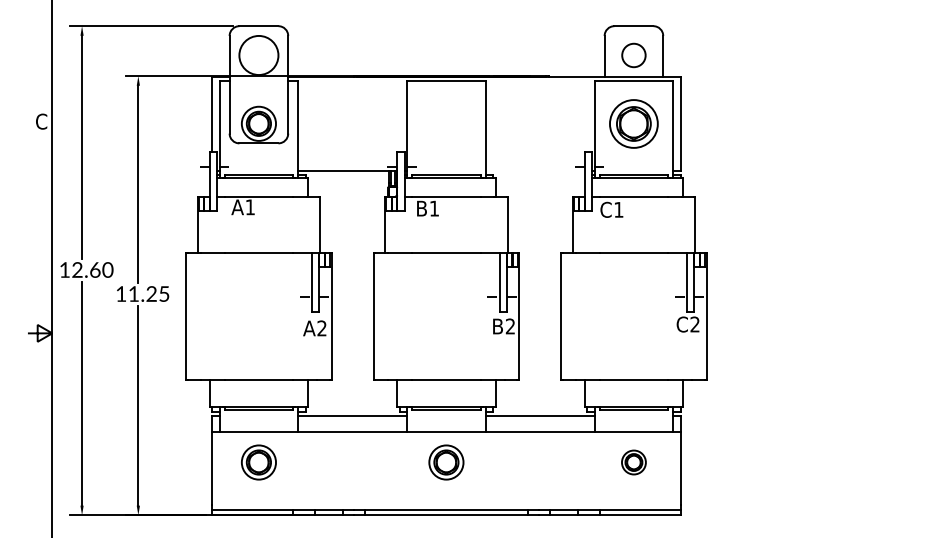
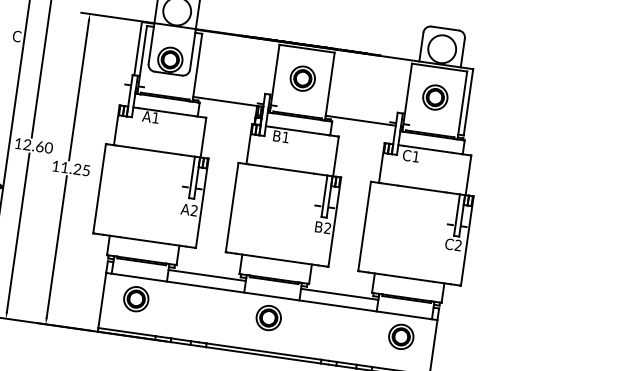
circle: (633, 55) -> (441, 49), size x1.67
part: (446, 123) -> (302, 78), added
part: (633, 123) -> (435, 97), size x0.71
line: (534, 170) -> (360, 120), added
part: (633, 462) -> (400, 336), size x1.43

